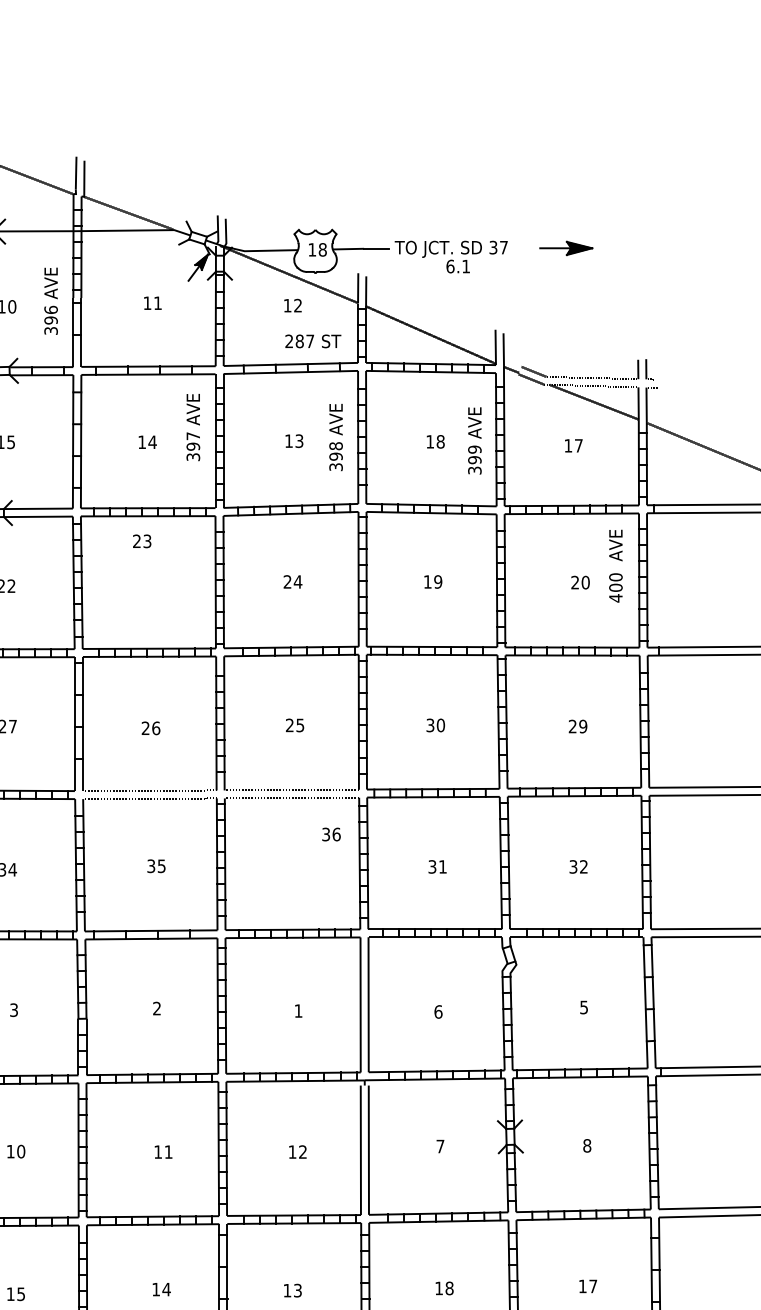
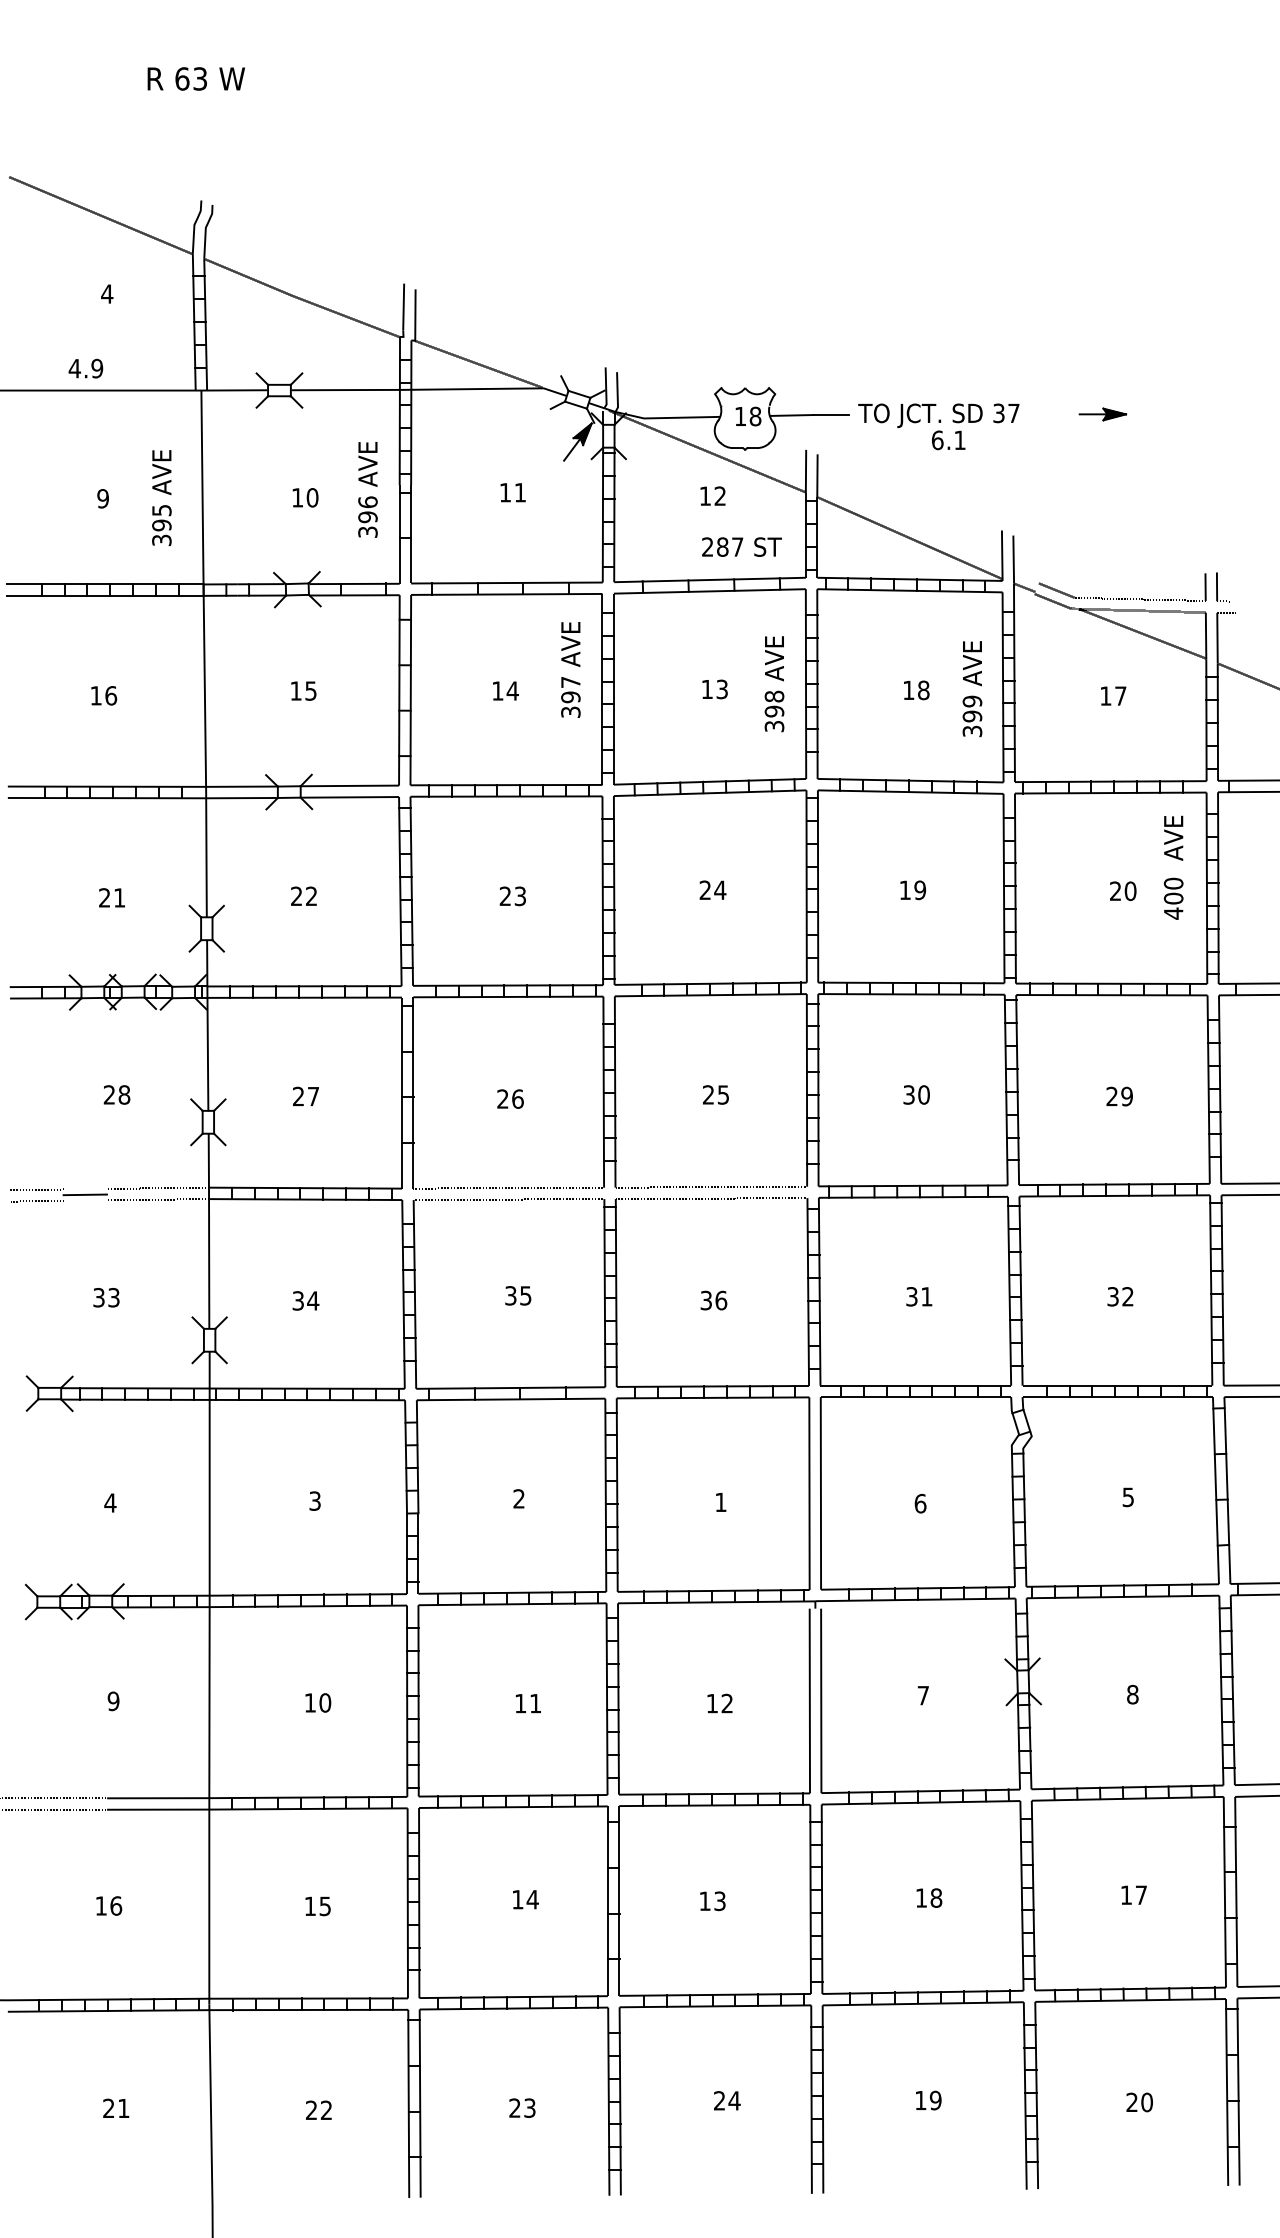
part: (566, 248) -> (1102, 414), size x0.62
text: (141, 541) -> (512, 896), moved
text: (331, 834) -> (713, 1300), moved

